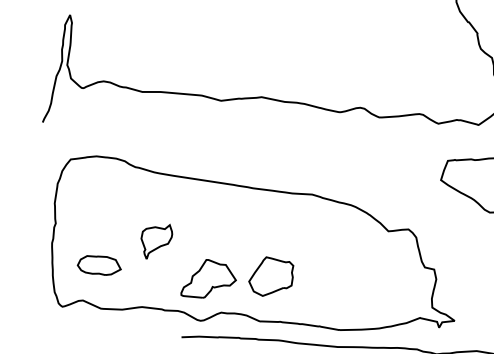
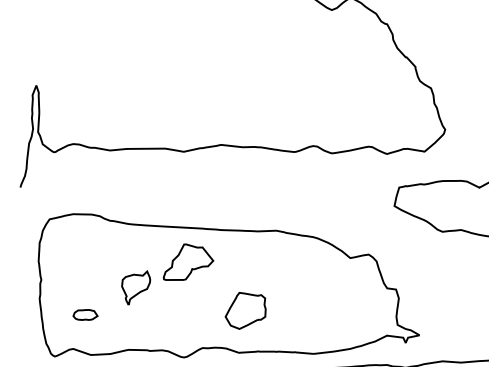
part: (99, 264) -> (85, 314), size x0.6
part: (209, 278) -> (188, 261), moved

